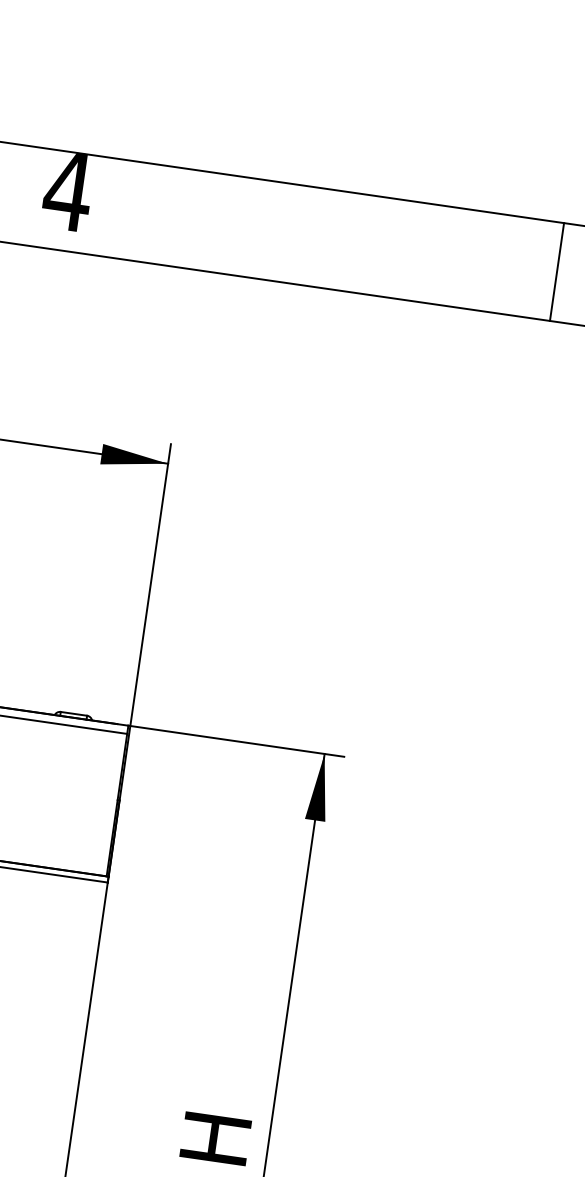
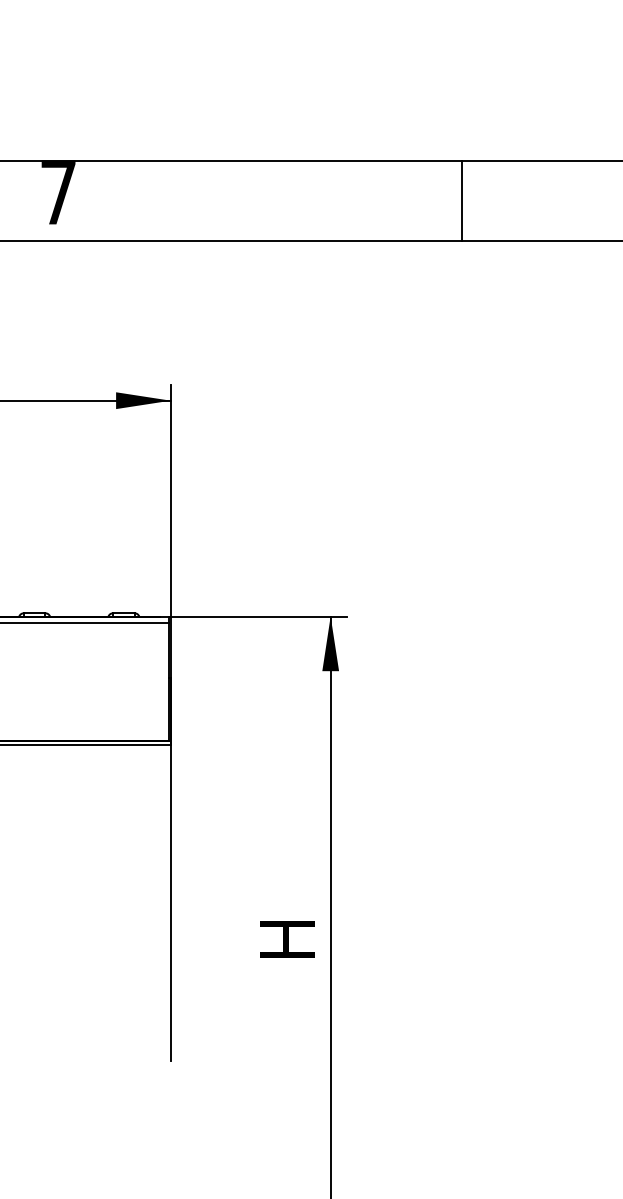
text: (68, 192) -> (58, 193), 4 -> 7

